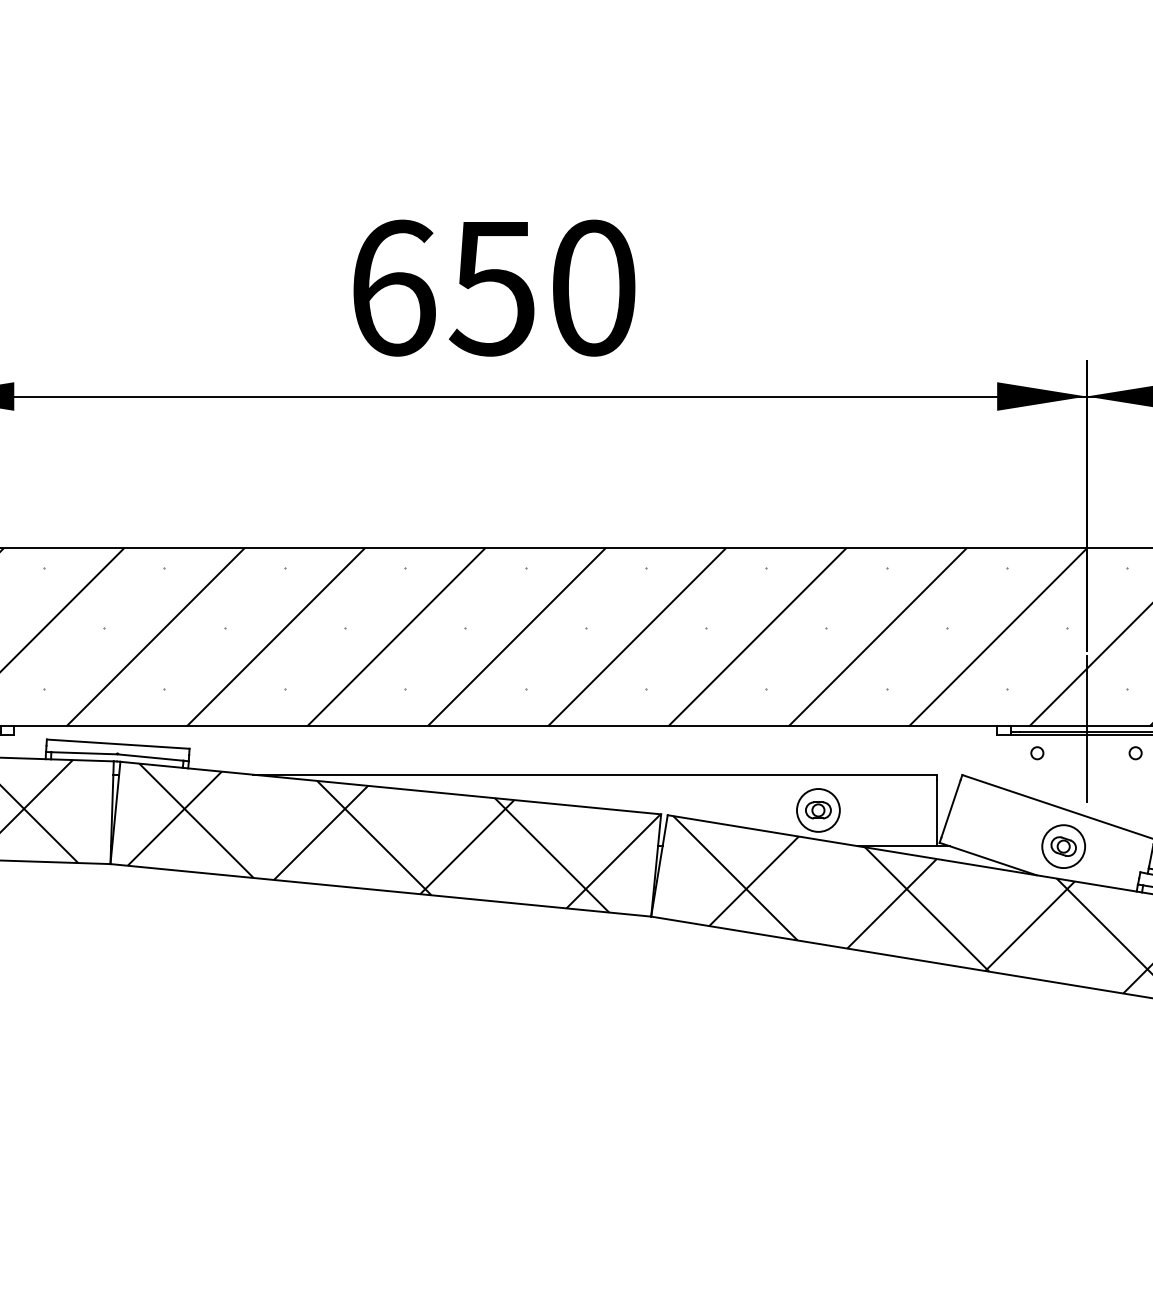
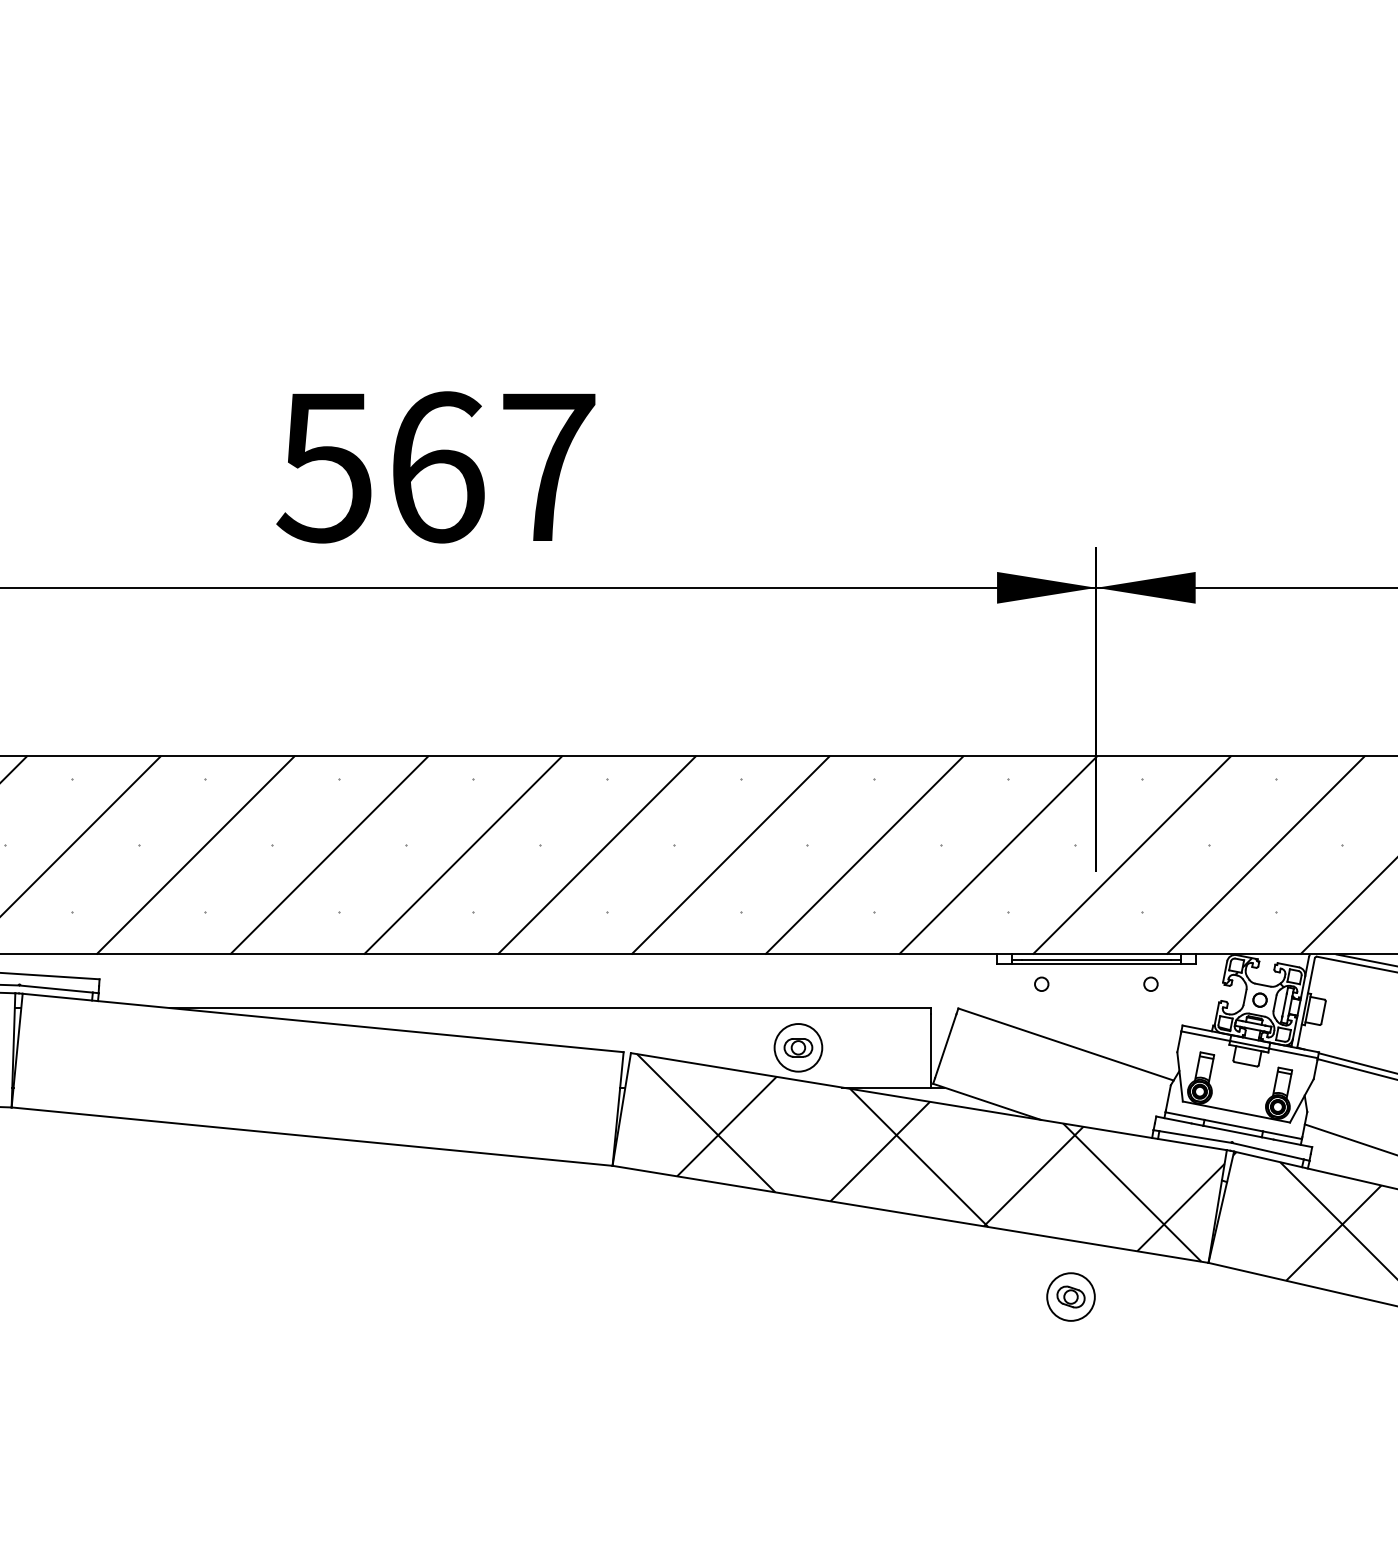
text: (491, 288) -> (435, 467), 650 -> 567
line: (1086, 729) -> (1096, 957), removed
hatch: (393, 838) -> (326, 1078), removed
part: (1063, 846) -> (1070, 1296), moved

